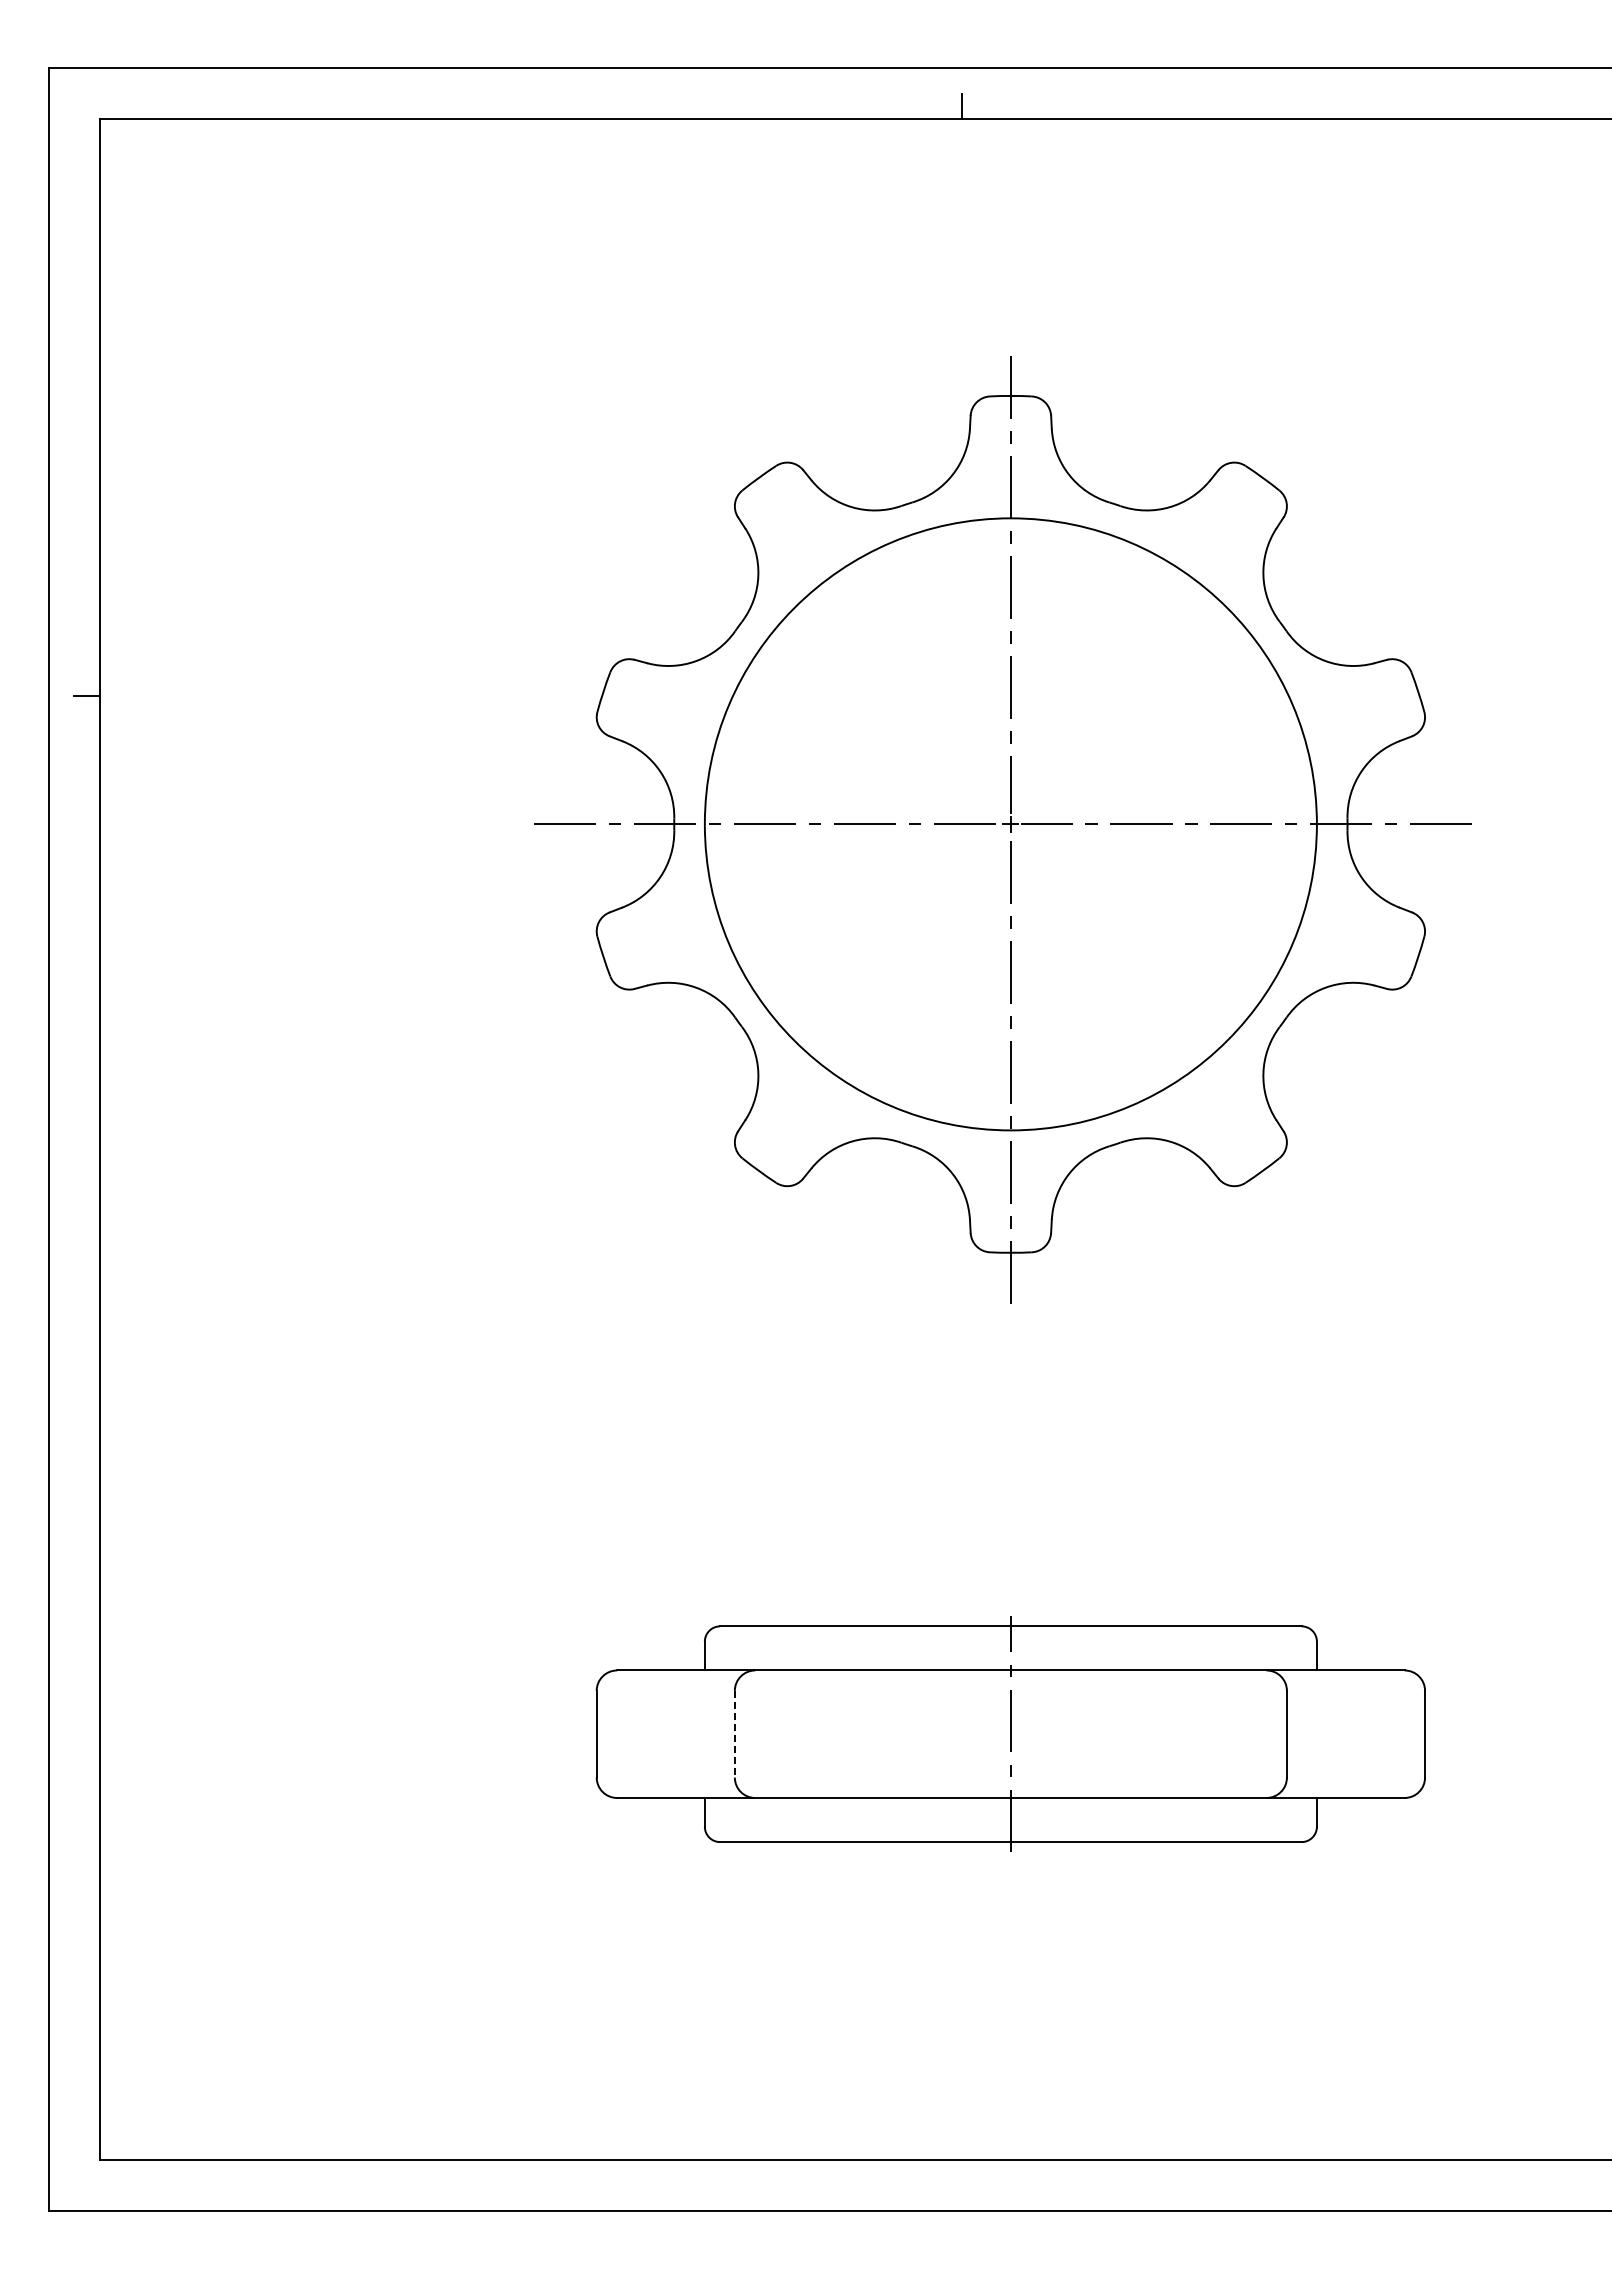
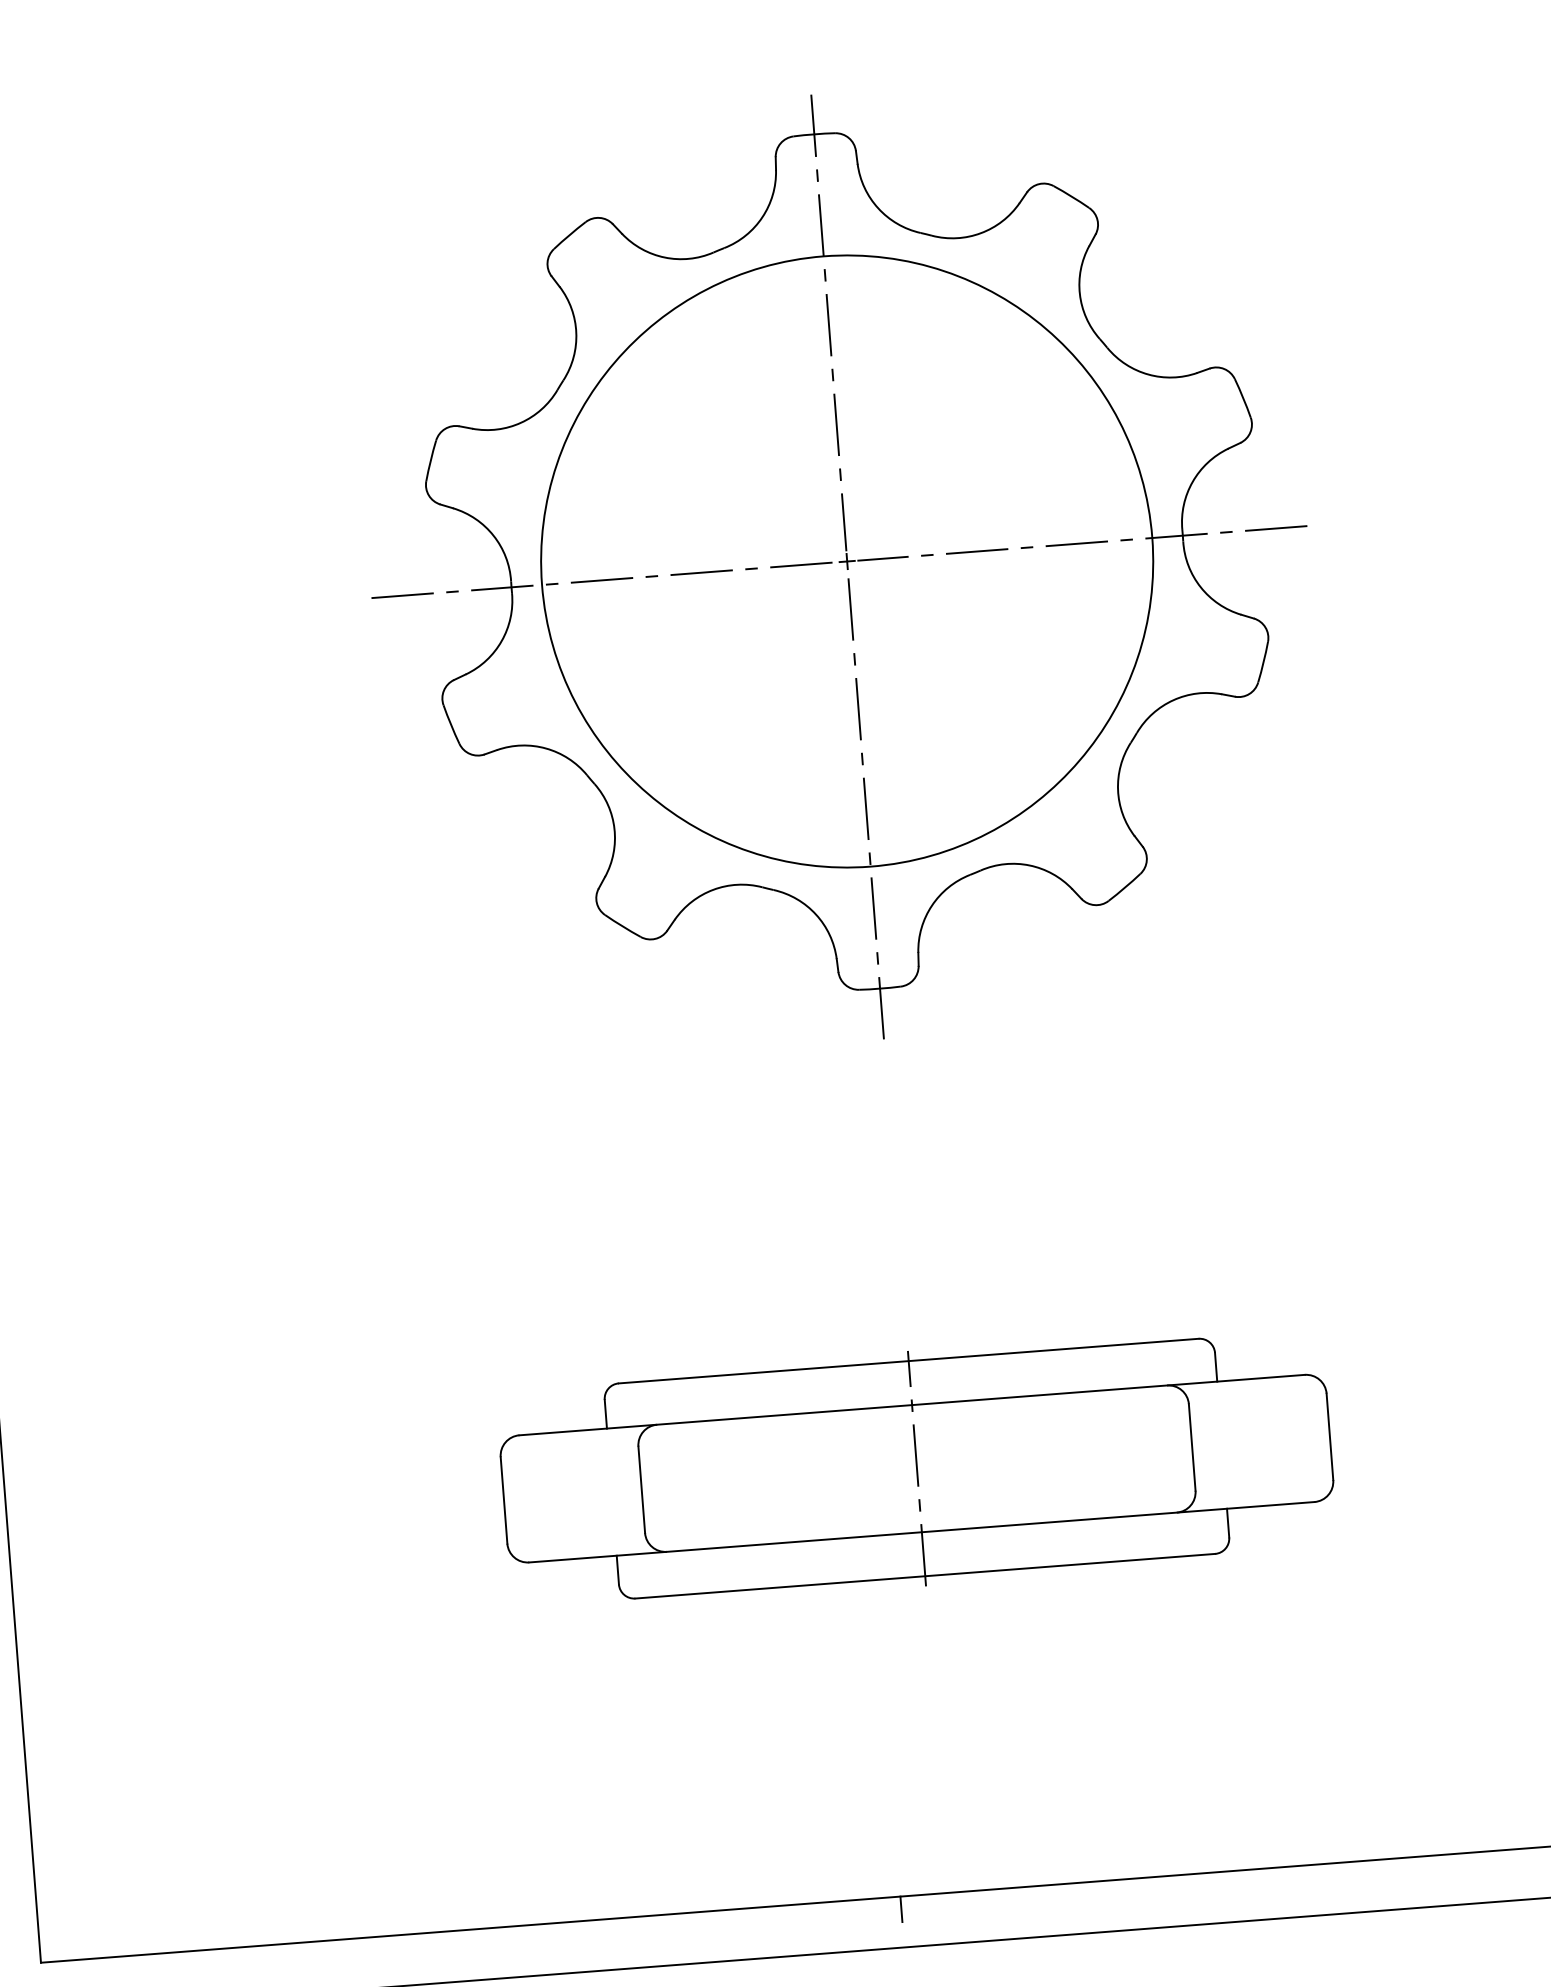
line: (734, 1734) -> (641, 1490), dashed -> solid
line: (961, 2172) -> (901, 1909), added

